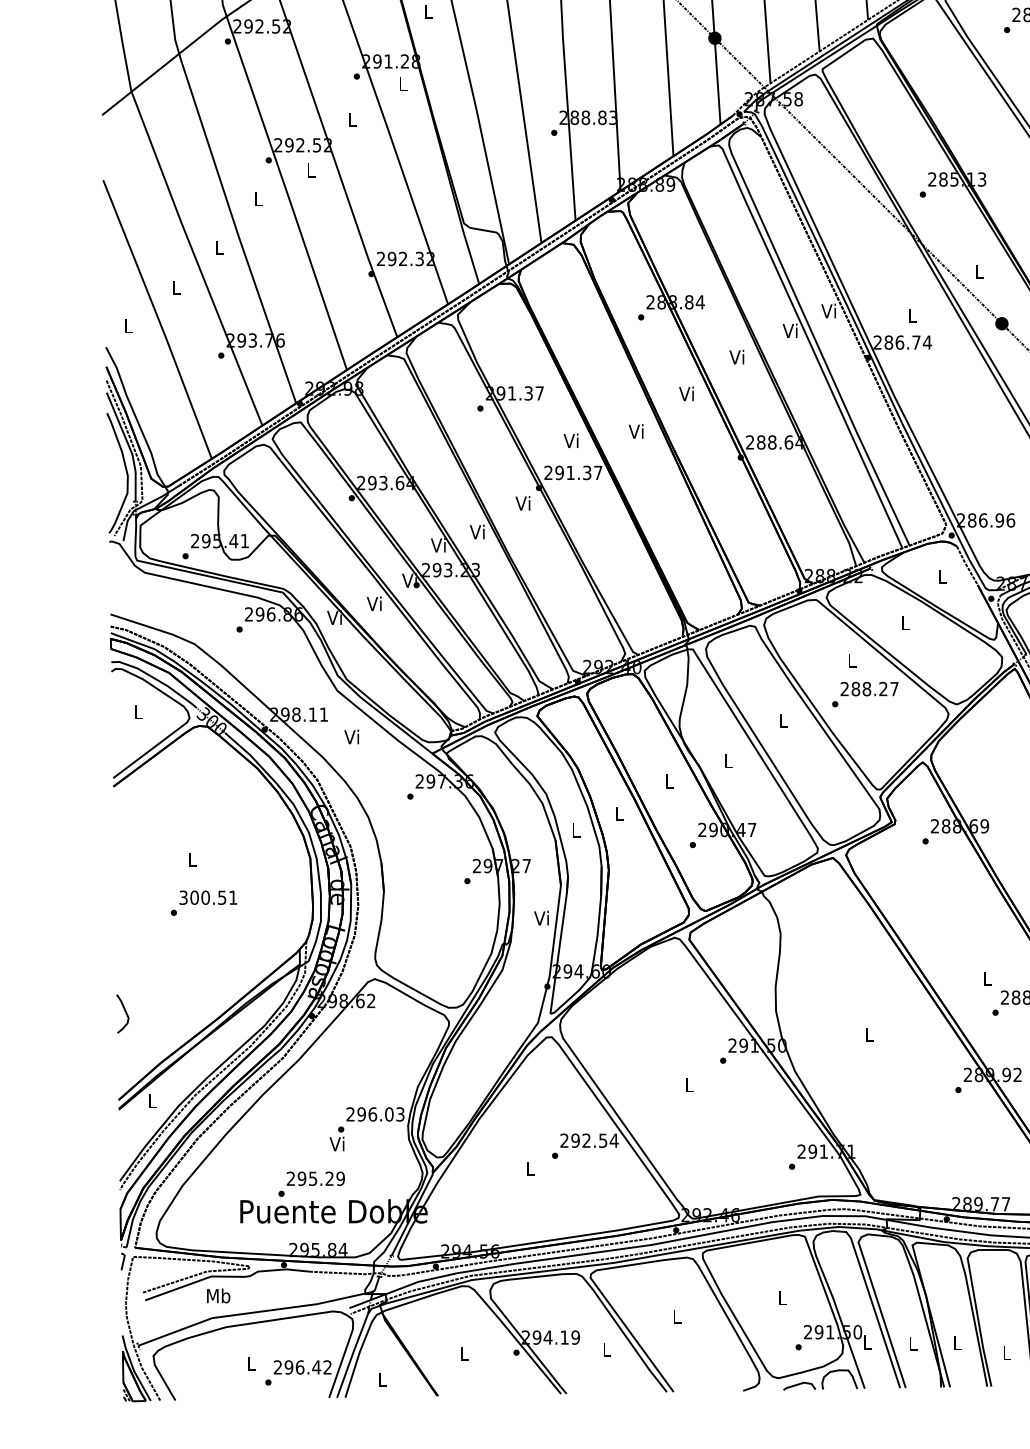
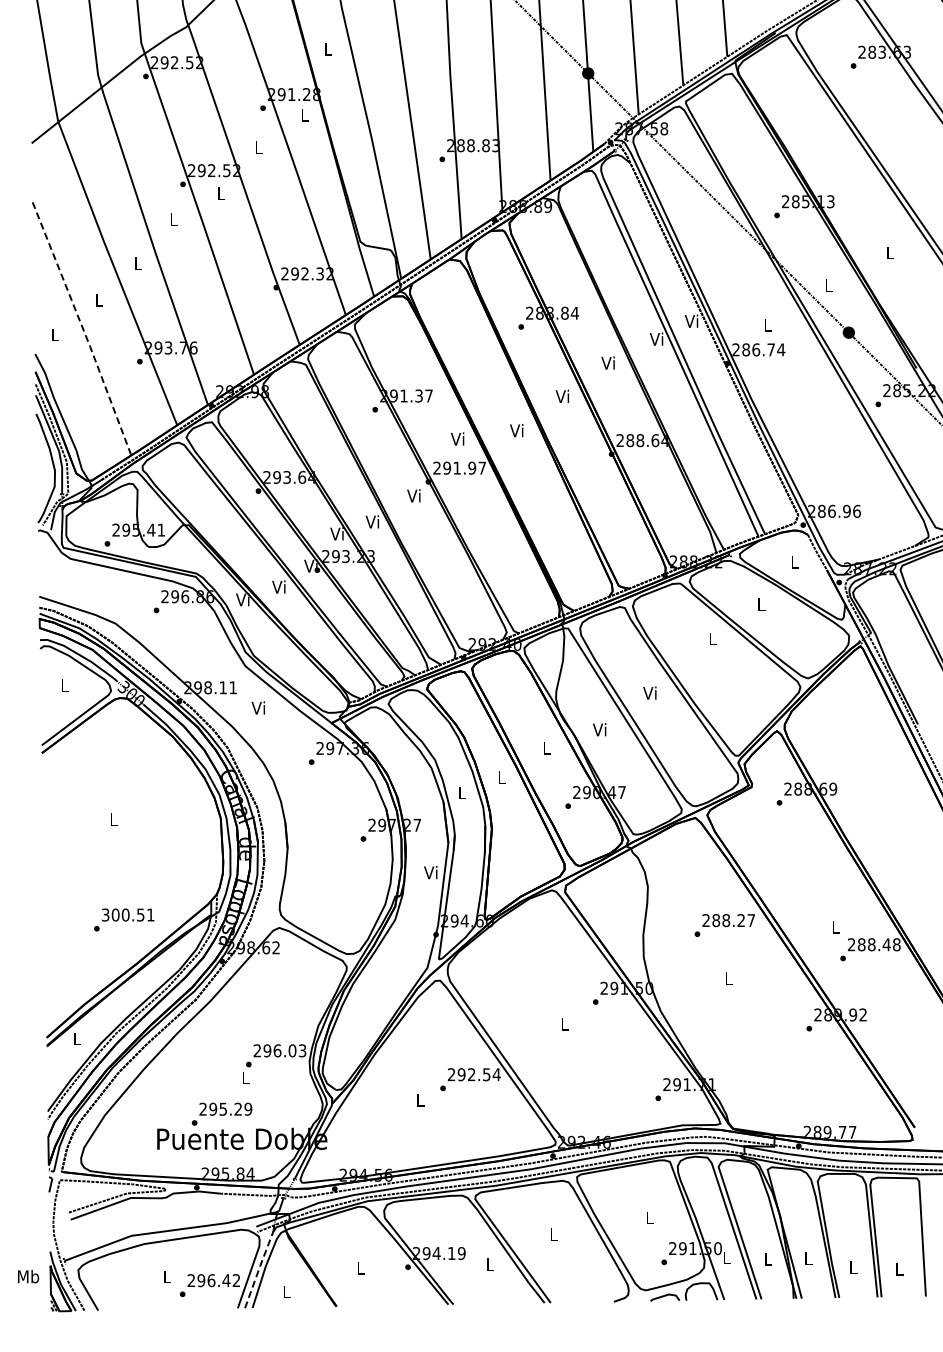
line: (159, 319) -> (83, 328), solid -> dashed
text: (587, 472) -> (472, 467), 291.37 -> 291.97
text: (864, 694) -> (724, 925), moved
text: (782, 719) -> (649, 692), L -> Vi
text: (727, 760) -> (599, 729), L -> Vi
text: (204, 902) -> (124, 919), moved
curve: (125, 1012) -> (52, 958), removed
text: (336, 1143) -> (244, 1077), Vi -> L
text: (218, 1295) -> (28, 1276), moved
line: (352, 1354) -> (259, 1268), solid -> dashed

